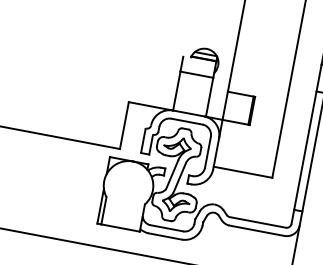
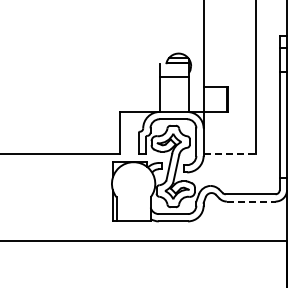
line: (243, 172) -> (230, 153), solid -> dashed
line: (257, 230) -> (251, 201), solid -> dashed

